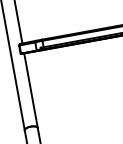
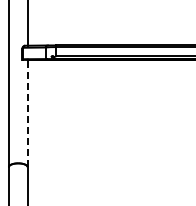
line: (30, 90) -> (27, 113), solid -> dashed

